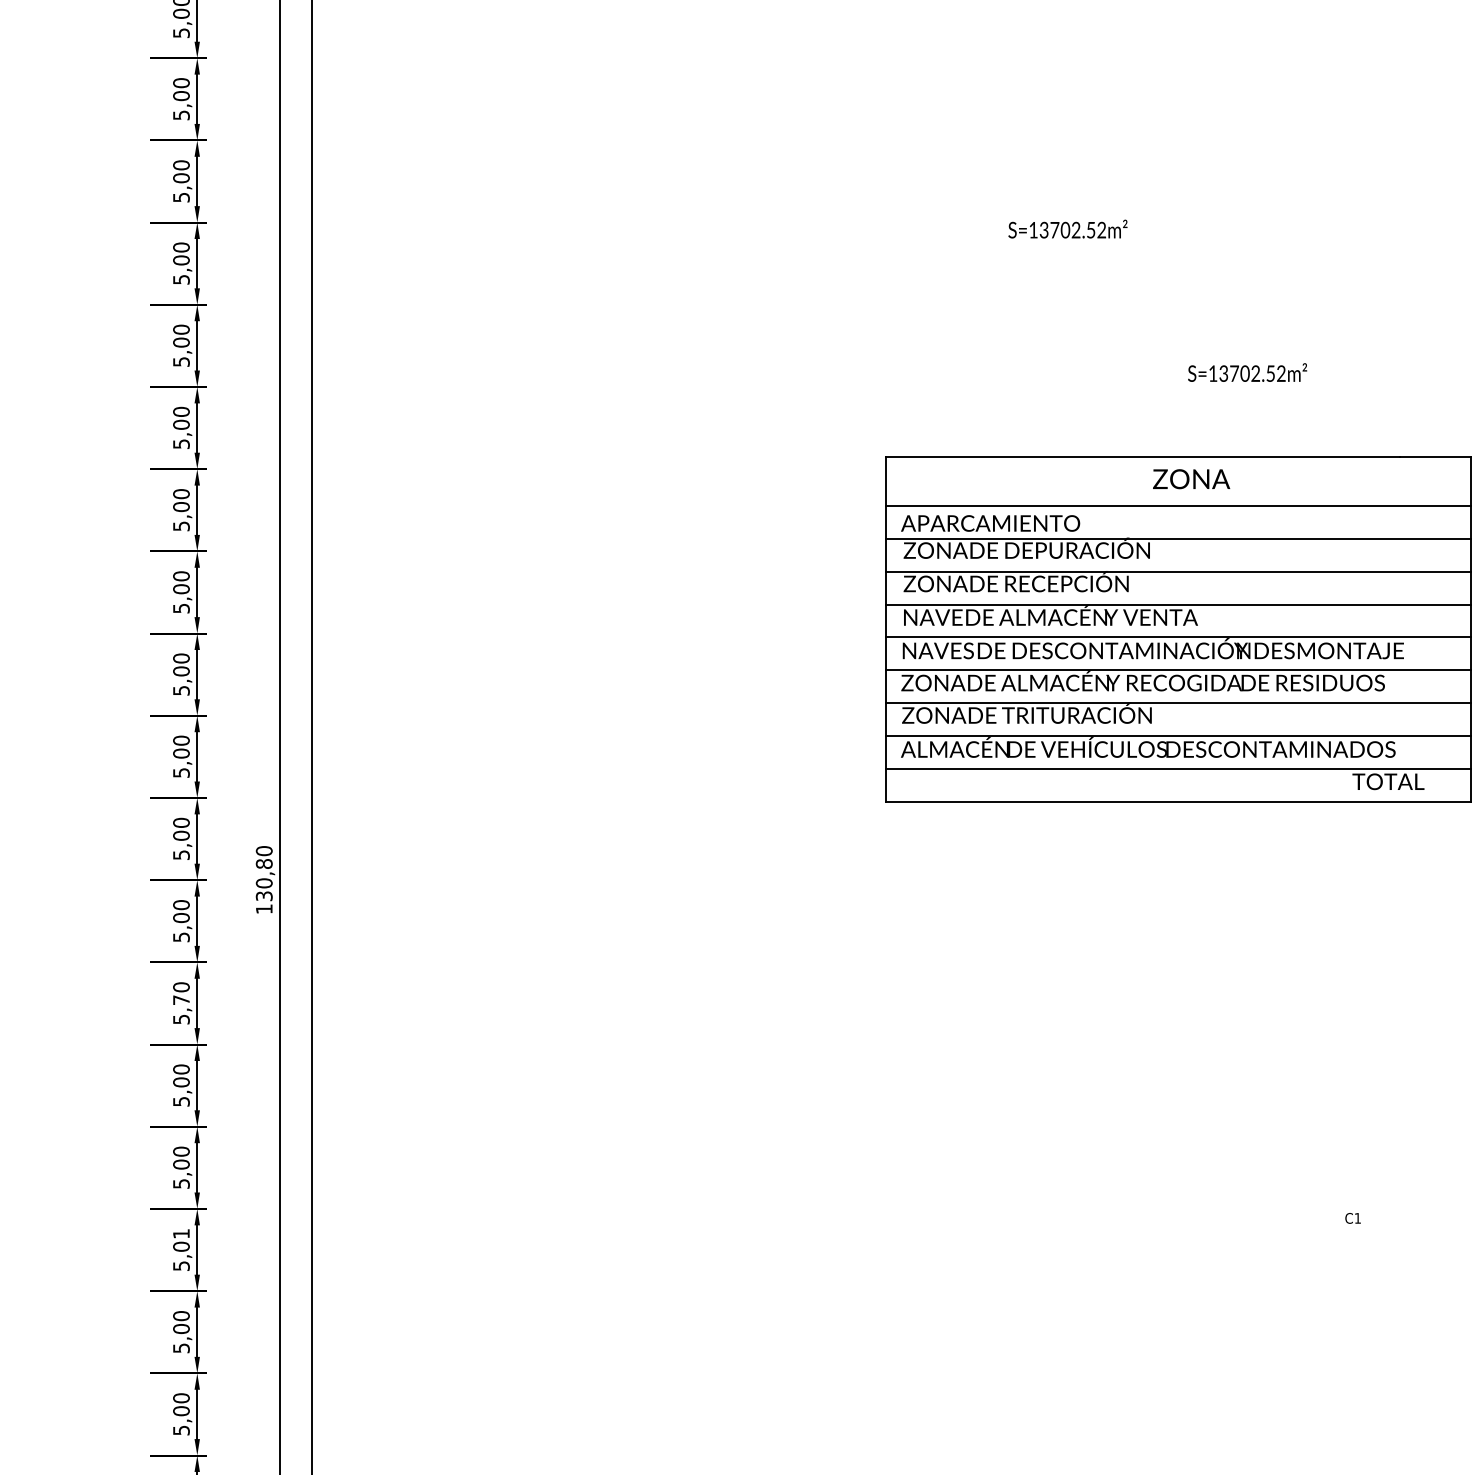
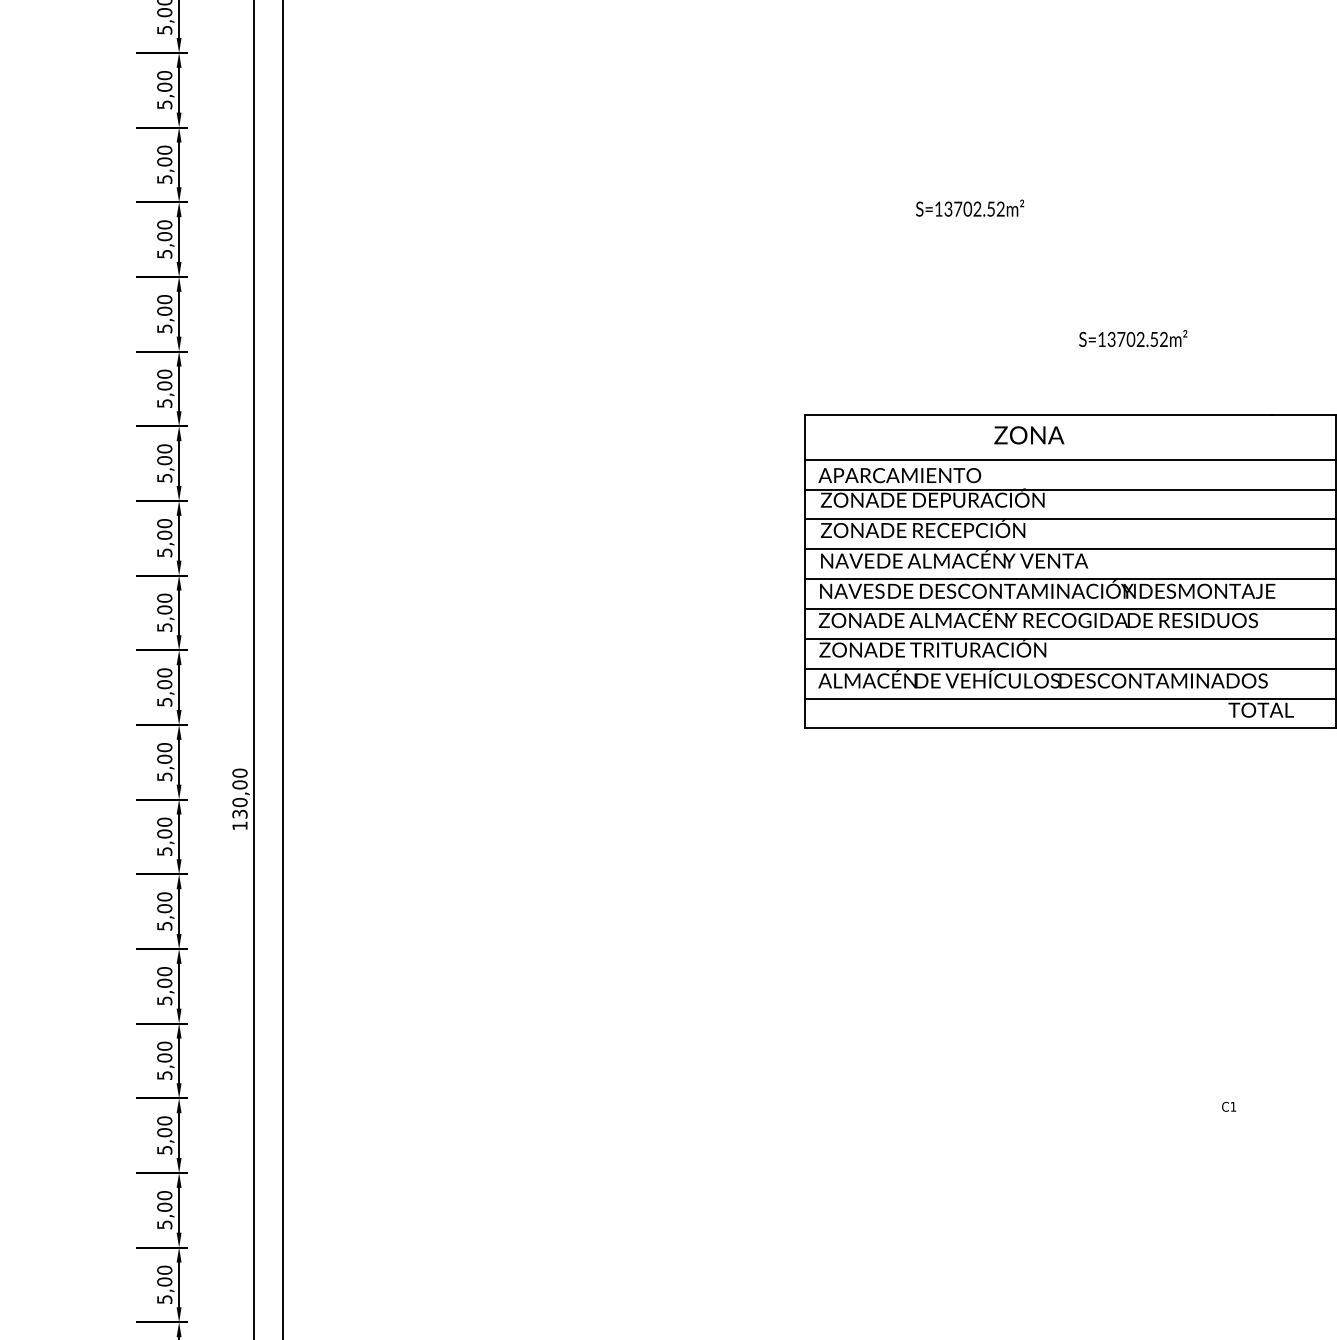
text: (1191, 479) -> (1029, 435), moved
text: (263, 863) -> (239, 784), 130,80 -> 130,00
text: (181, 1000) -> (164, 908), 5,70 -> 5,00
text: (181, 1233) -> (164, 1120), 5,01 -> 5,00

